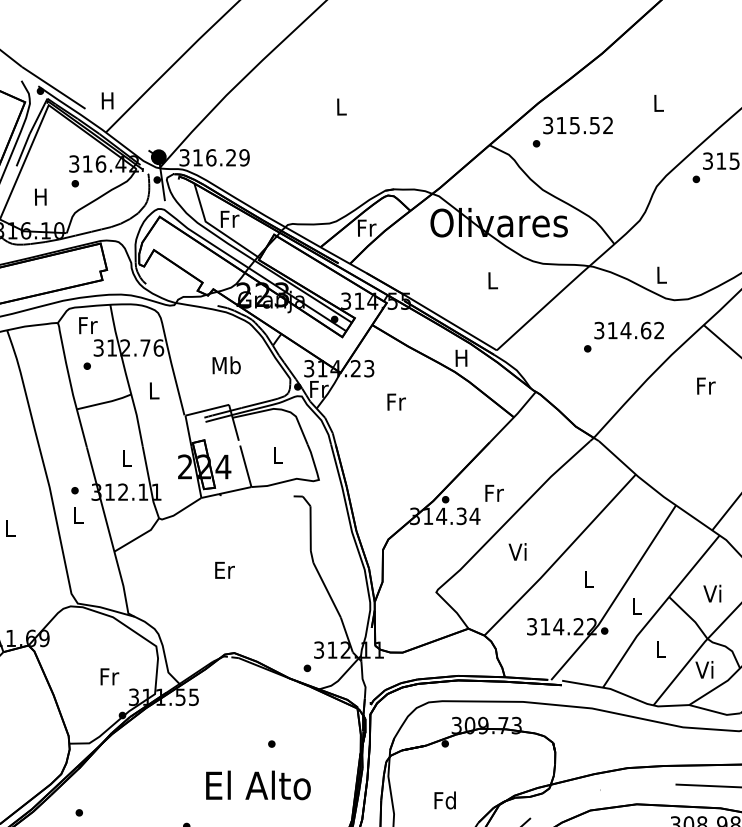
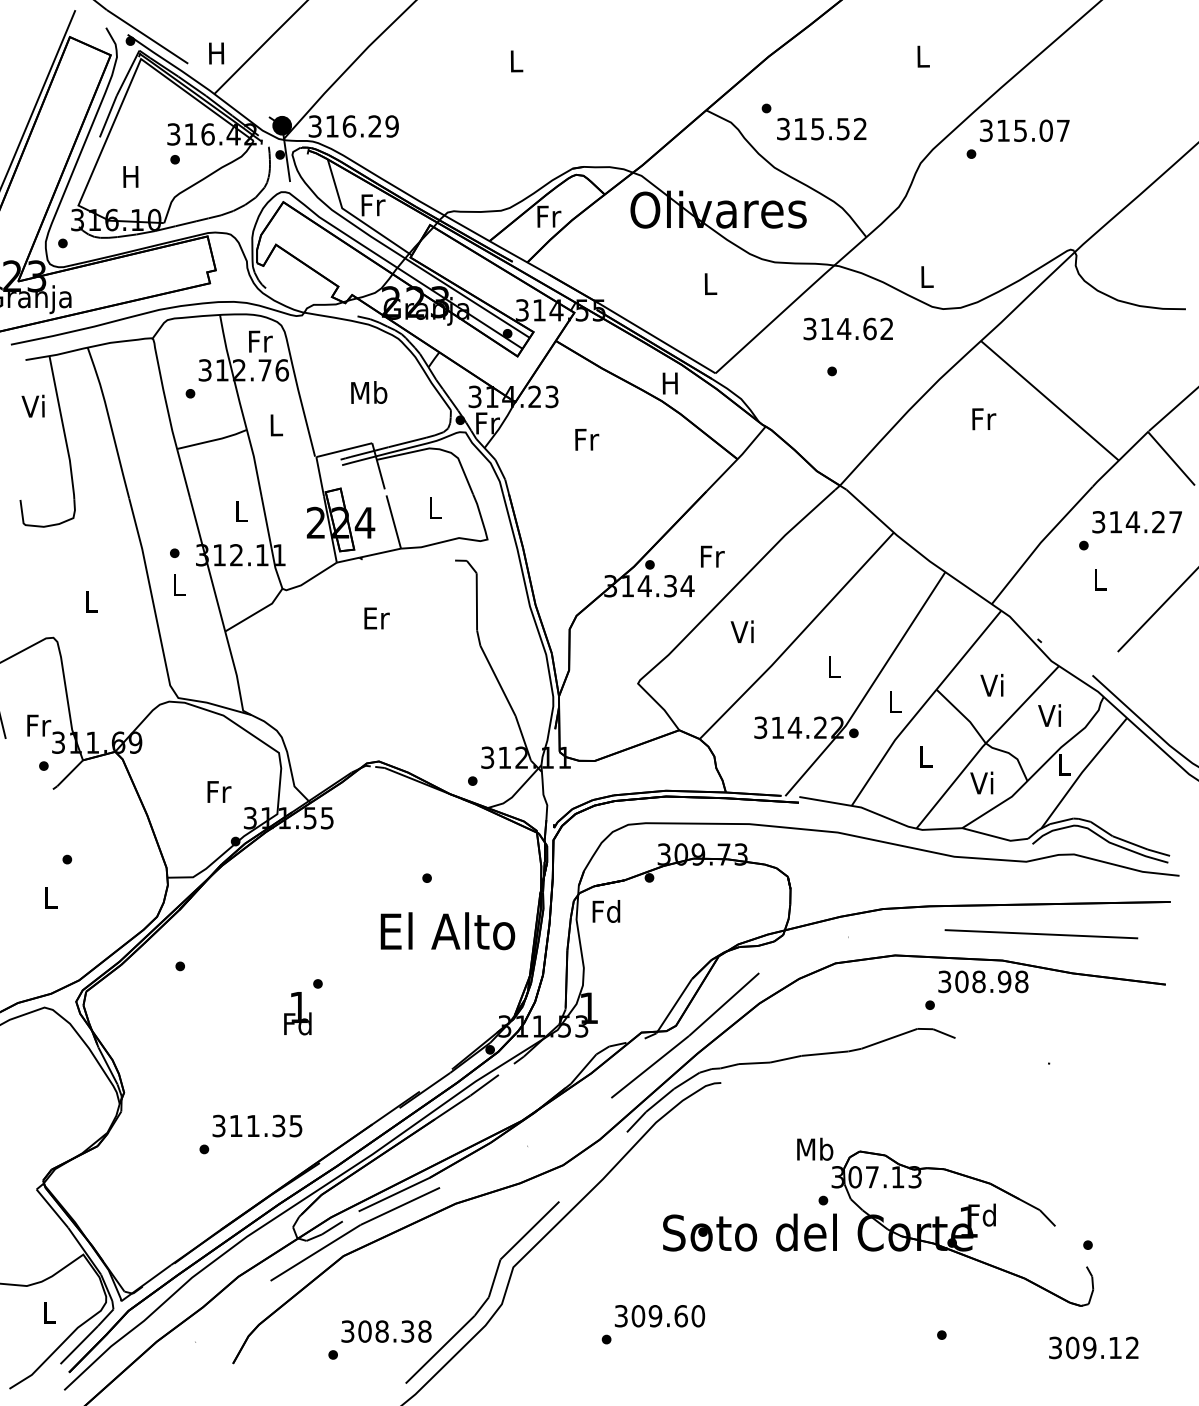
text: (577, 125) -> (821, 128), moved
text: (88, 325) -> (260, 341), moved
text: (628, 330) -> (847, 328), moved
text: (224, 570) -> (376, 618), moved
text: (258, 785) -> (447, 931), moved
text: (445, 800) -> (606, 911), moved

